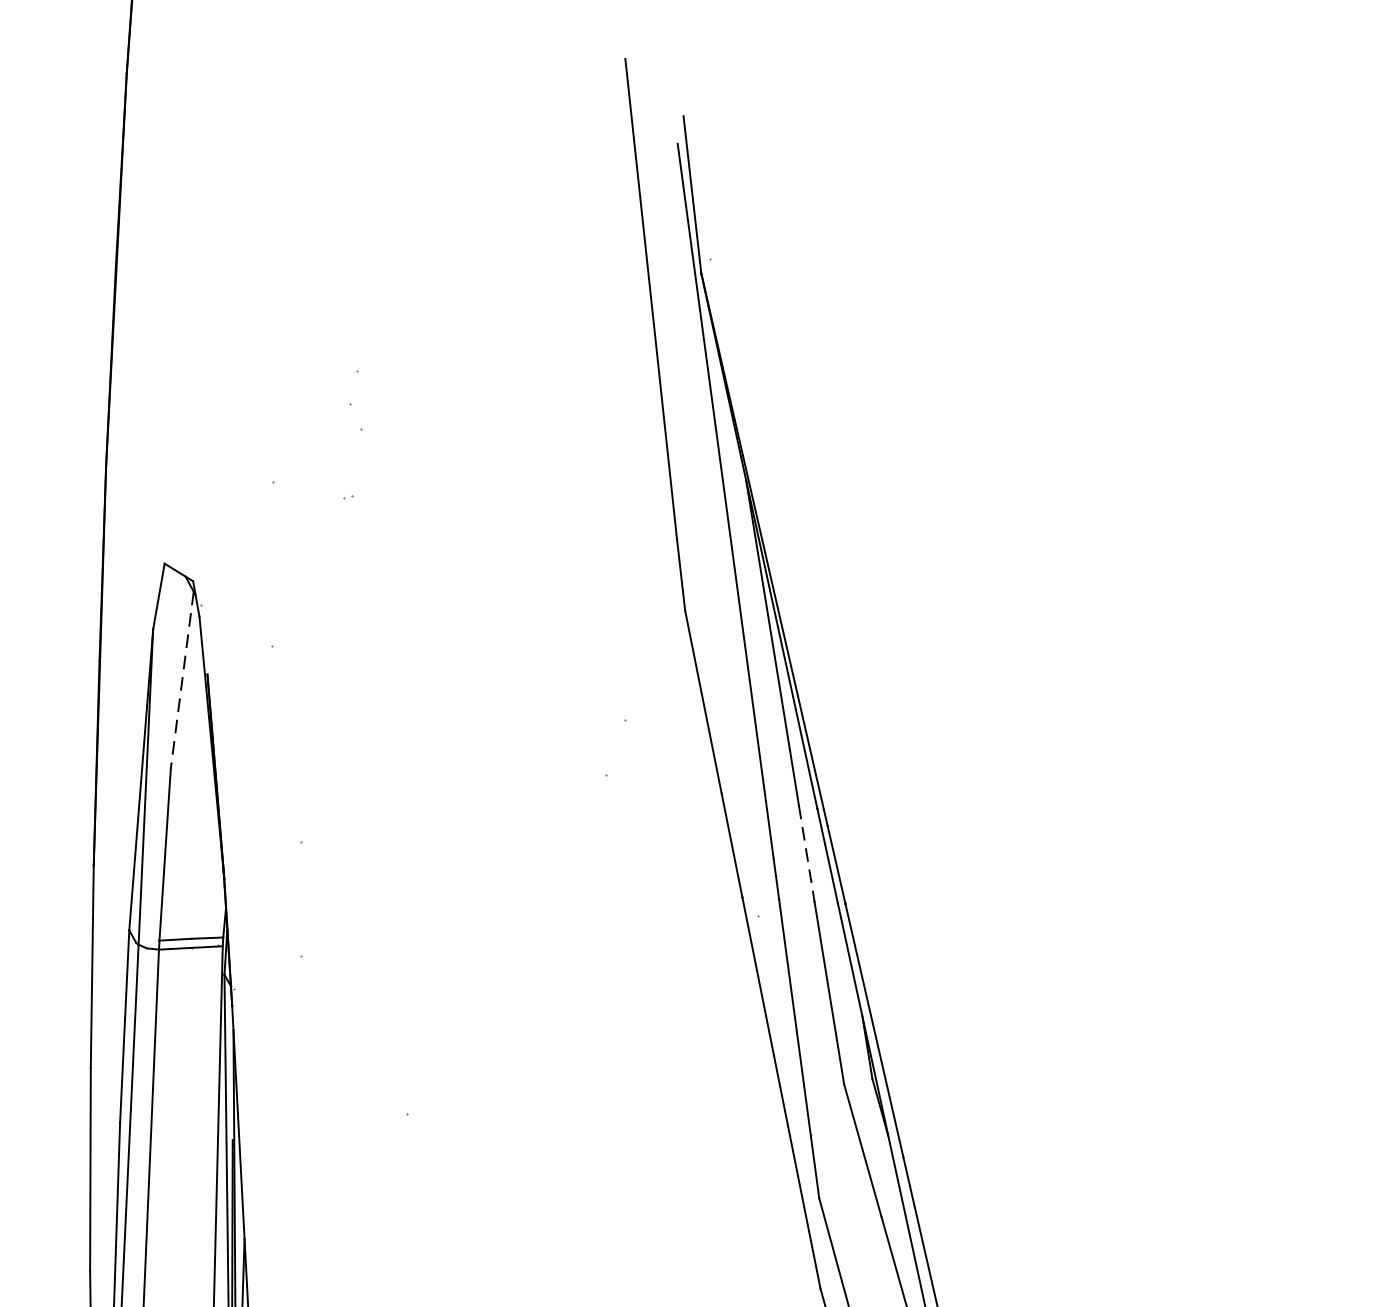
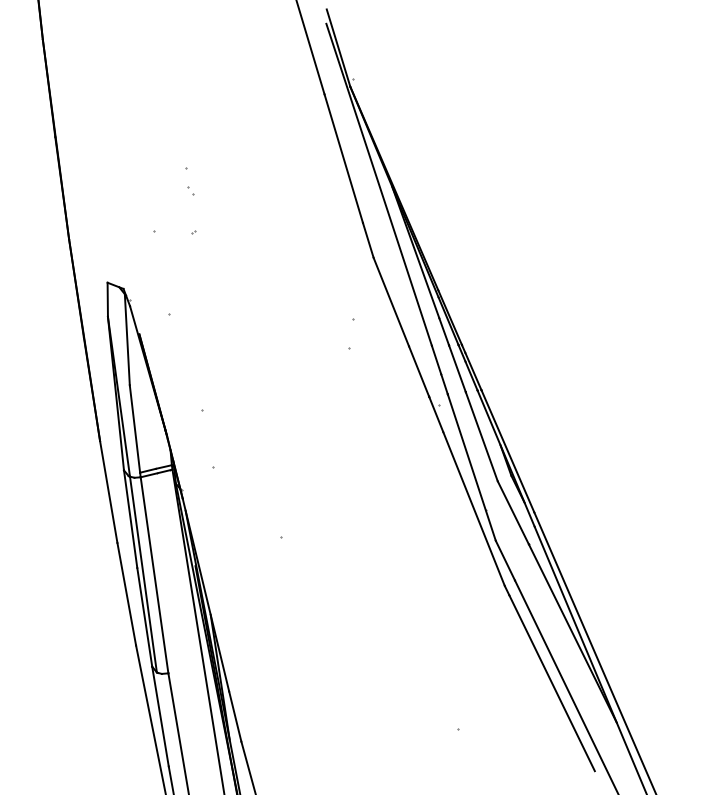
part: (356, 415) -> (190, 190), size x0.62
line: (182, 679) -> (127, 339), dashed -> solid
line: (806, 853) -> (457, 368), dashed -> solid

